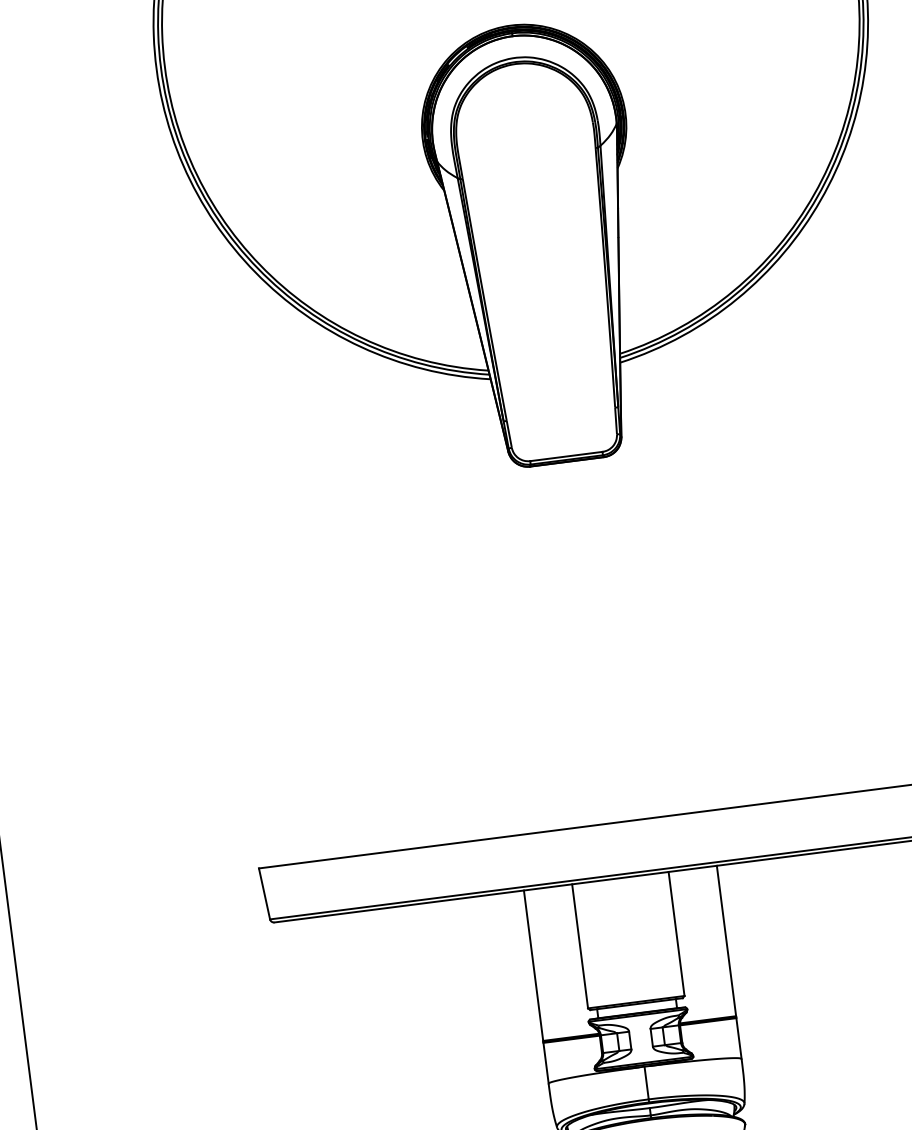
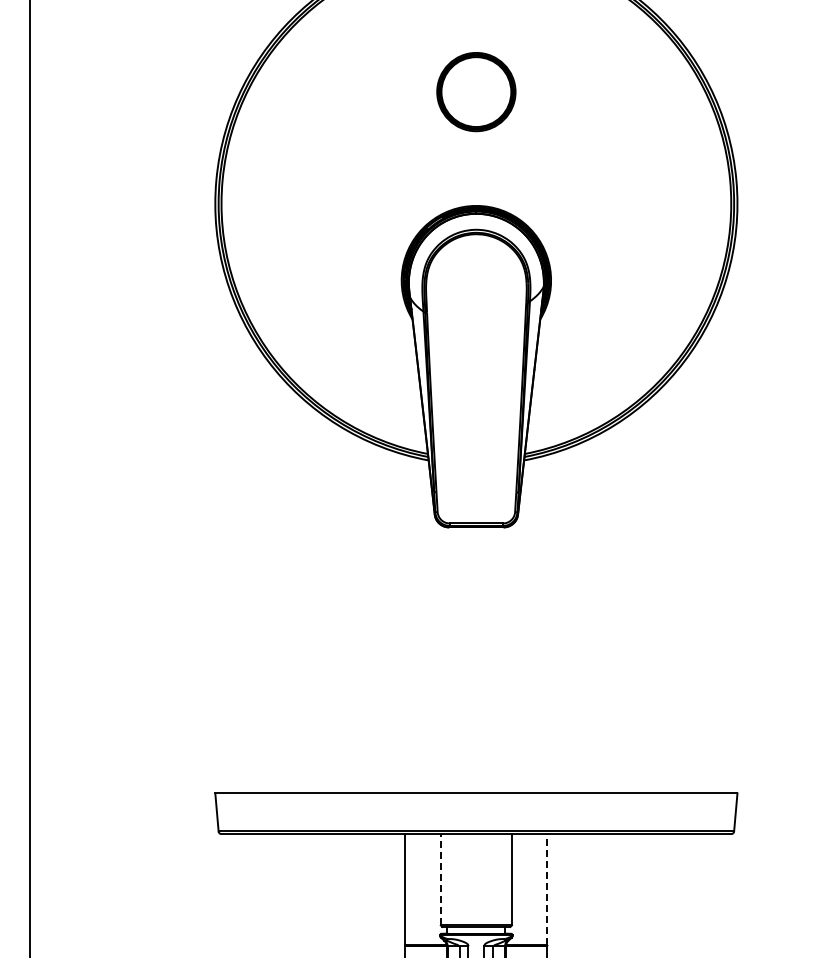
line: (726, 940) -> (547, 889), solid -> dashed
line: (579, 946) -> (440, 879), solid -> dashed

